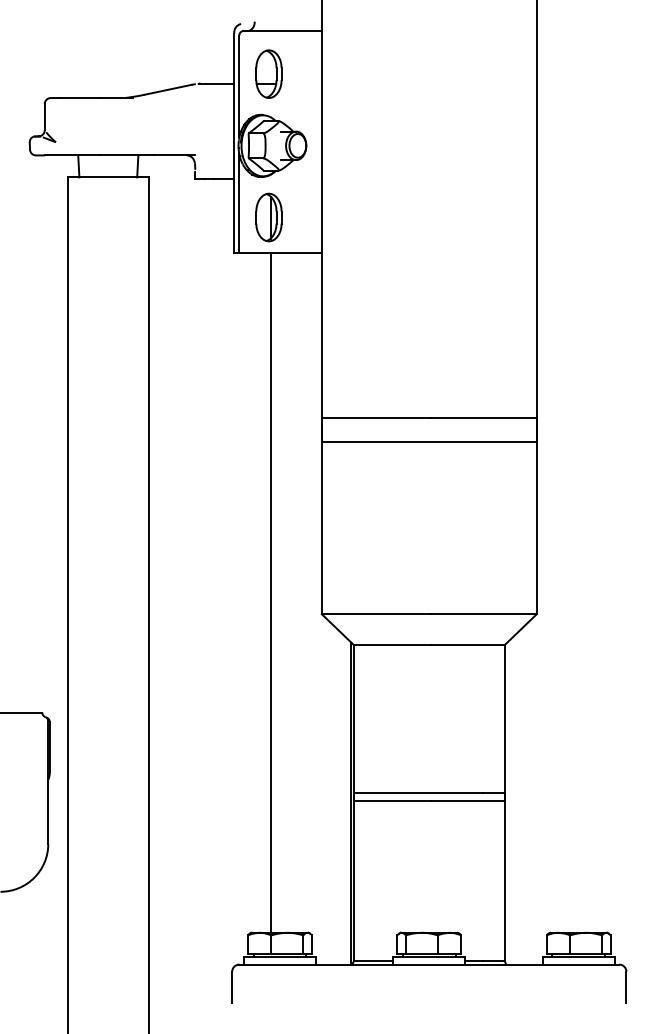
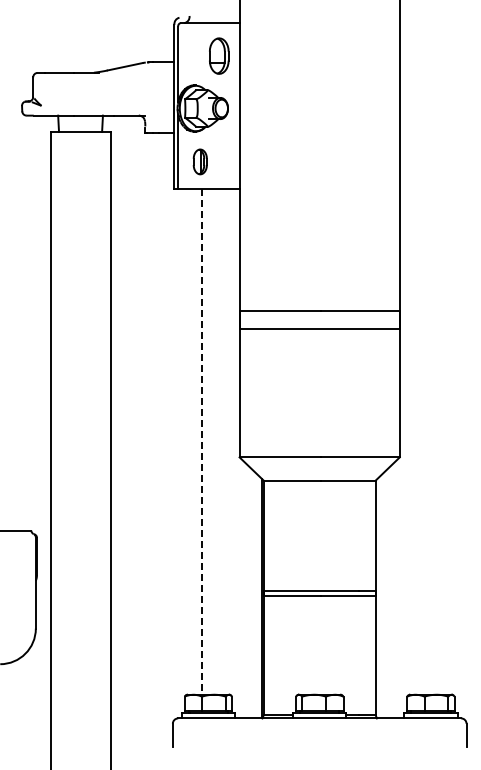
part: (269, 73) -> (219, 55), moved
part: (269, 216) -> (200, 161), size x0.7
line: (270, 594) -> (201, 442), solid -> dashed

